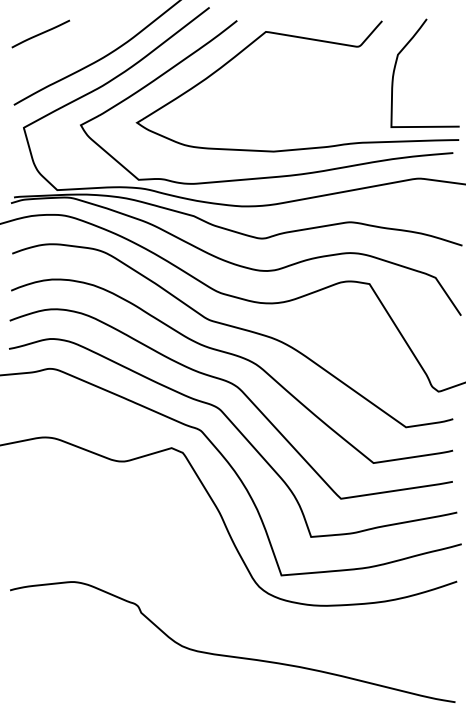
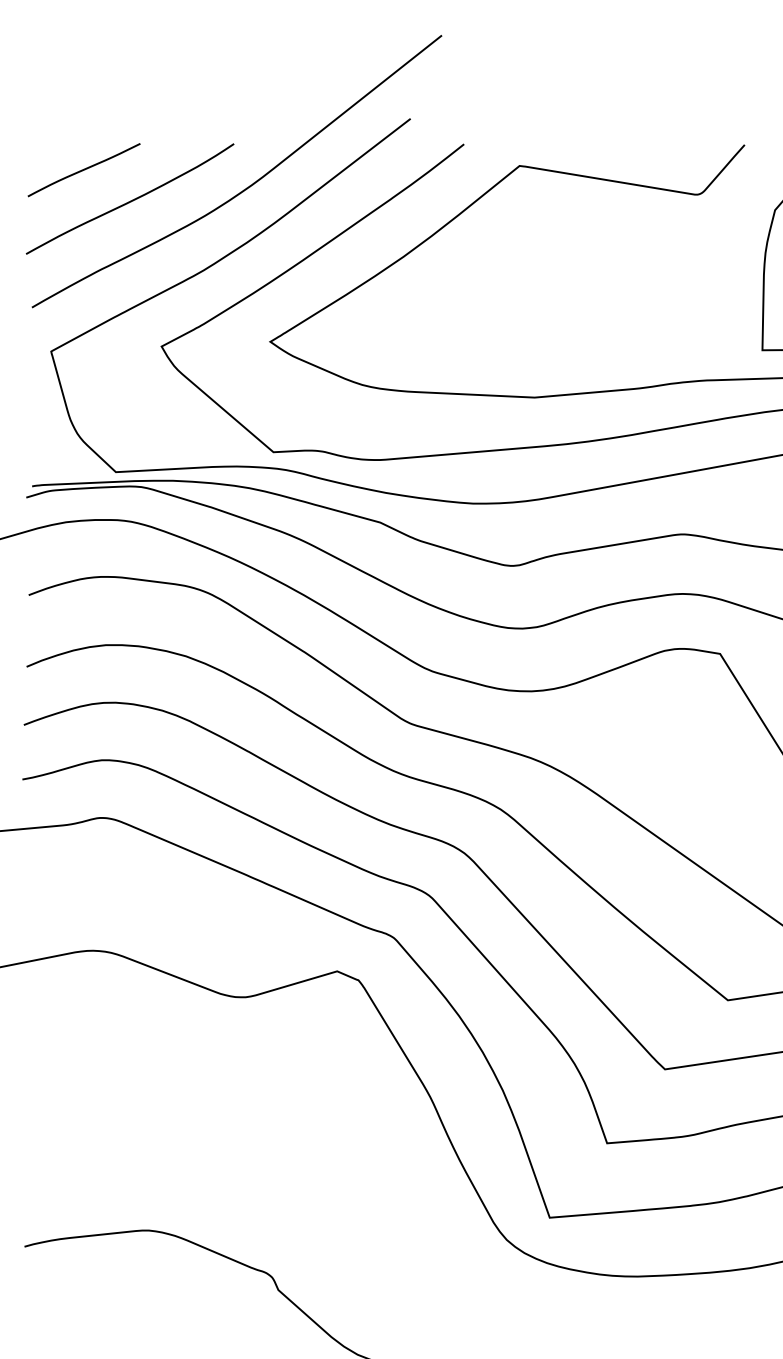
curve: (64, 49) -> (129, 200), added

